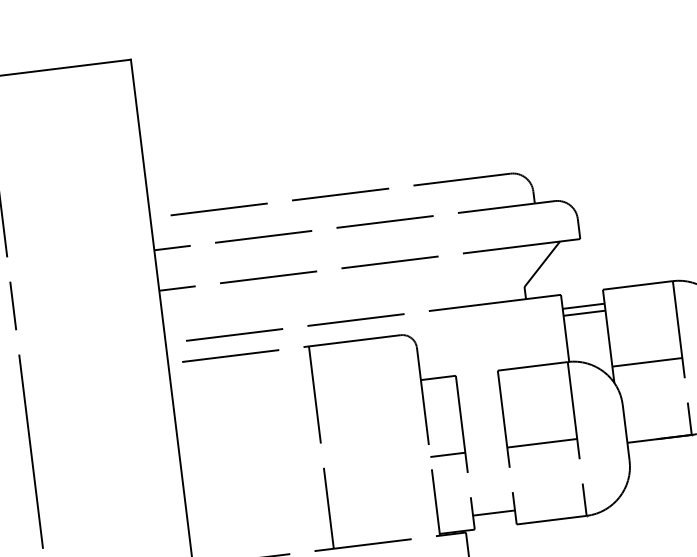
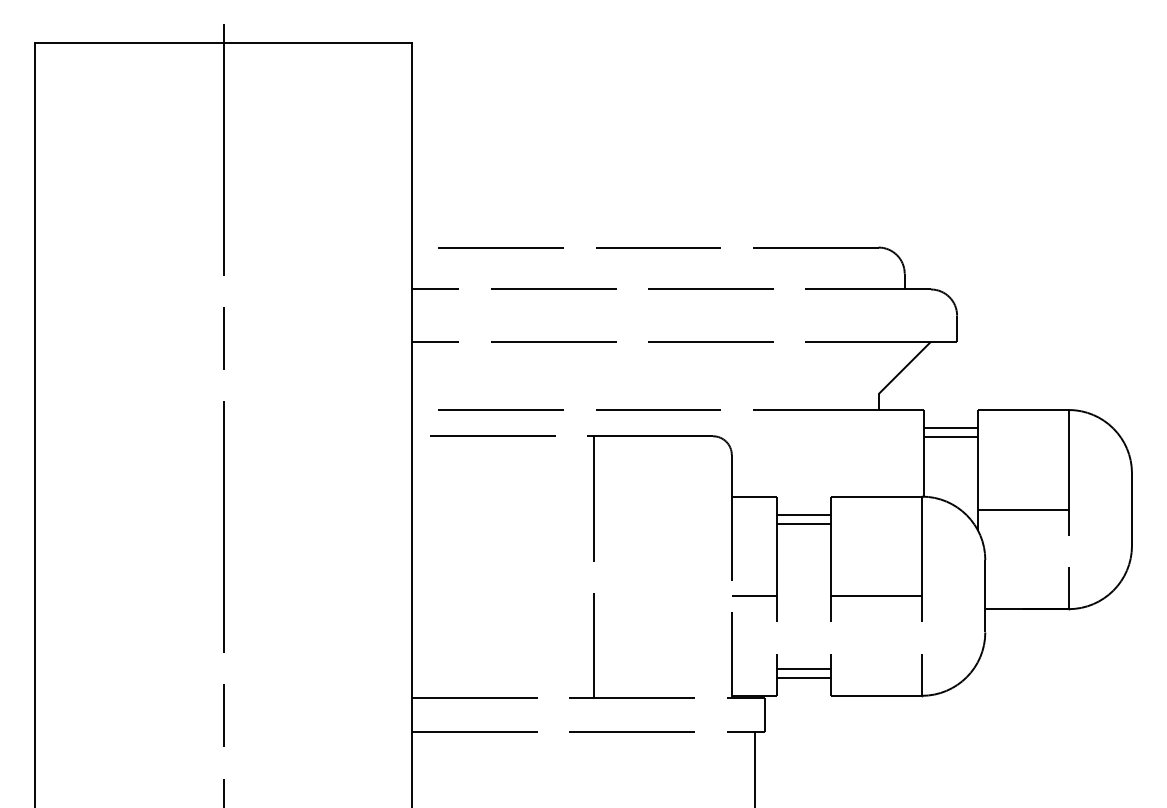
line: (478, 386) -> (804, 514), added
line: (479, 393) -> (804, 523), added
line: (493, 505) -> (804, 668), added

